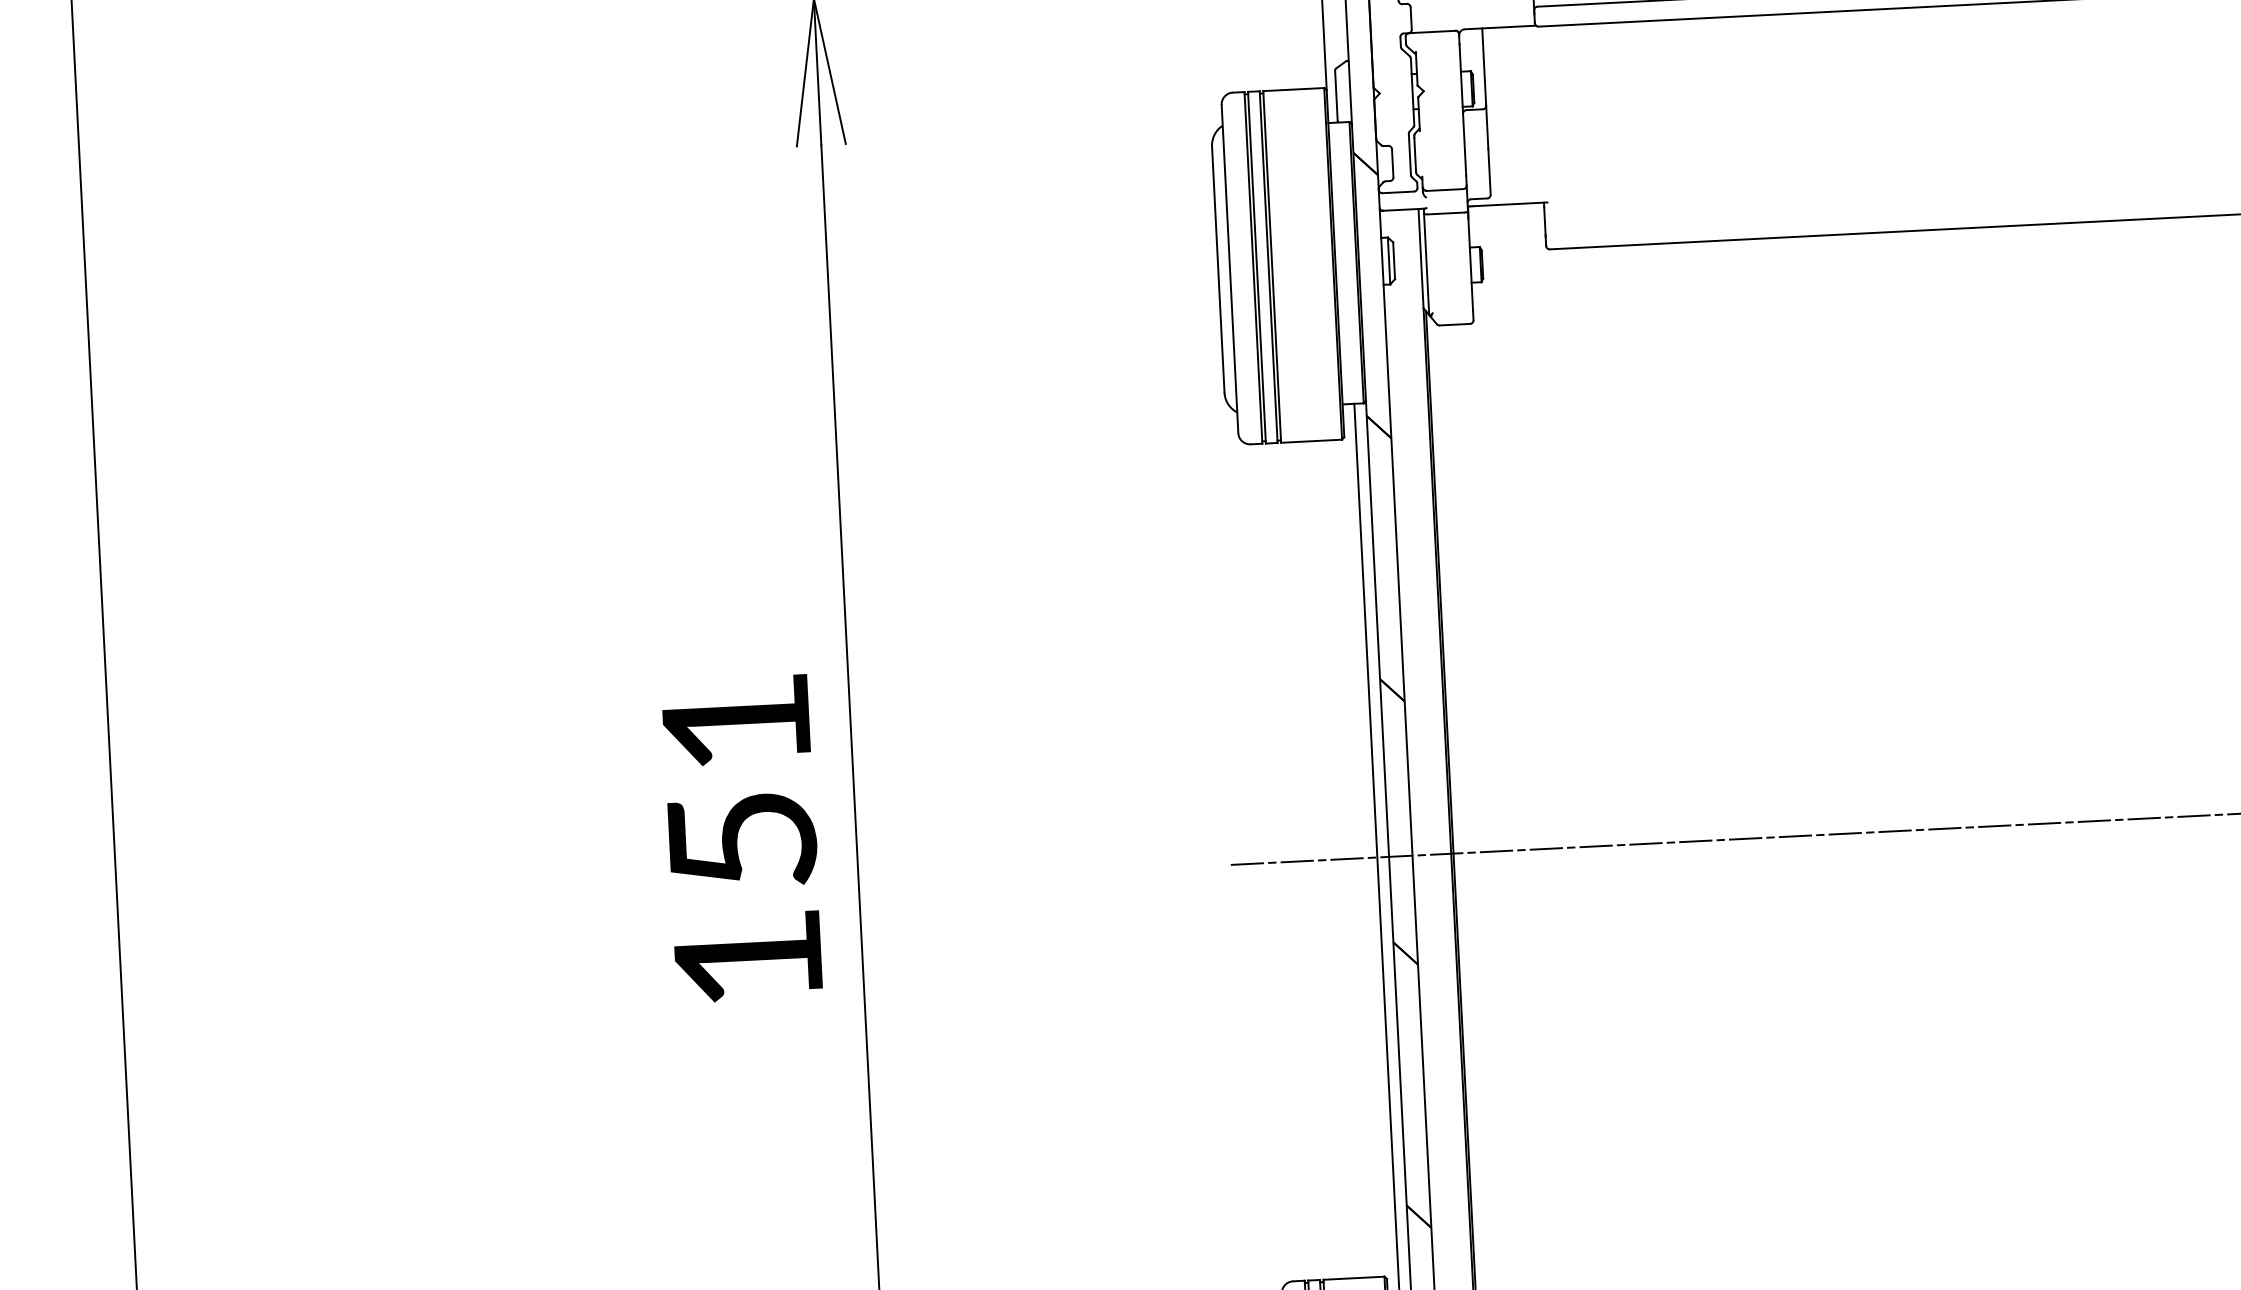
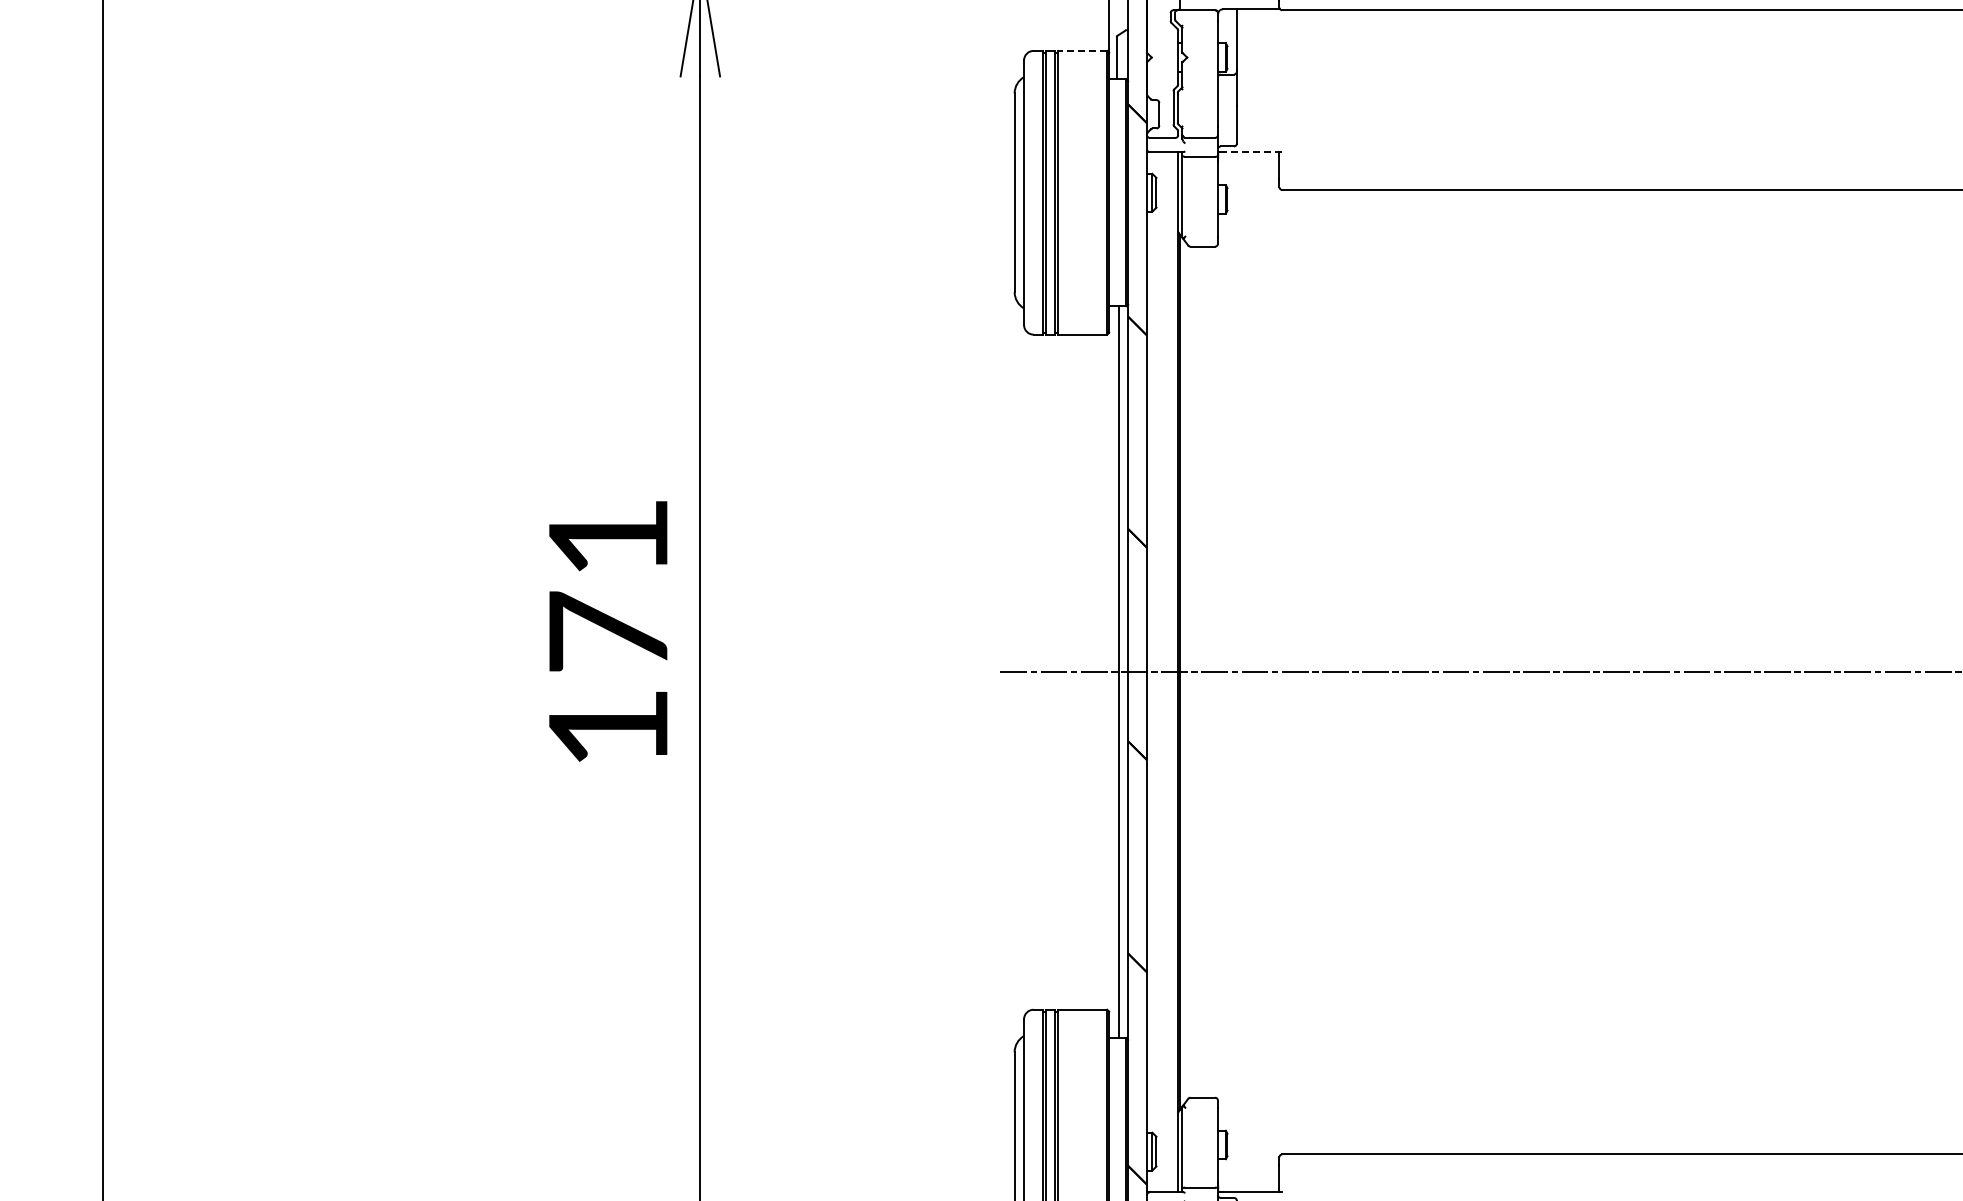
line: (1293, 89) -> (1082, 50), solid -> dashed
line: (1510, 204) -> (1252, 152), solid -> dashed
text: (742, 839) -> (608, 631), 151 -> 171

